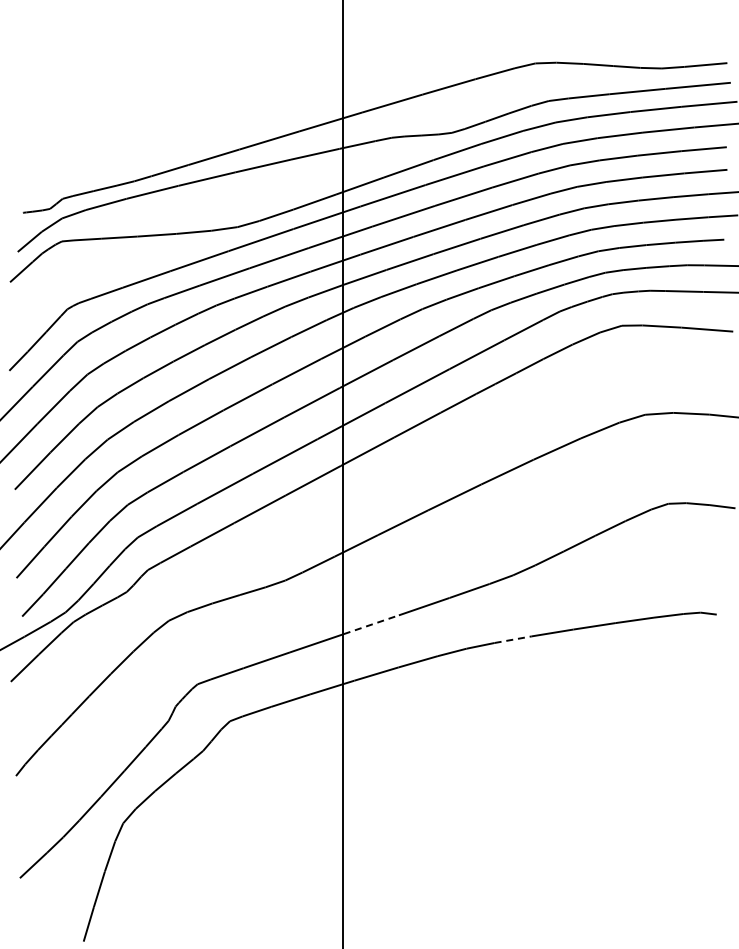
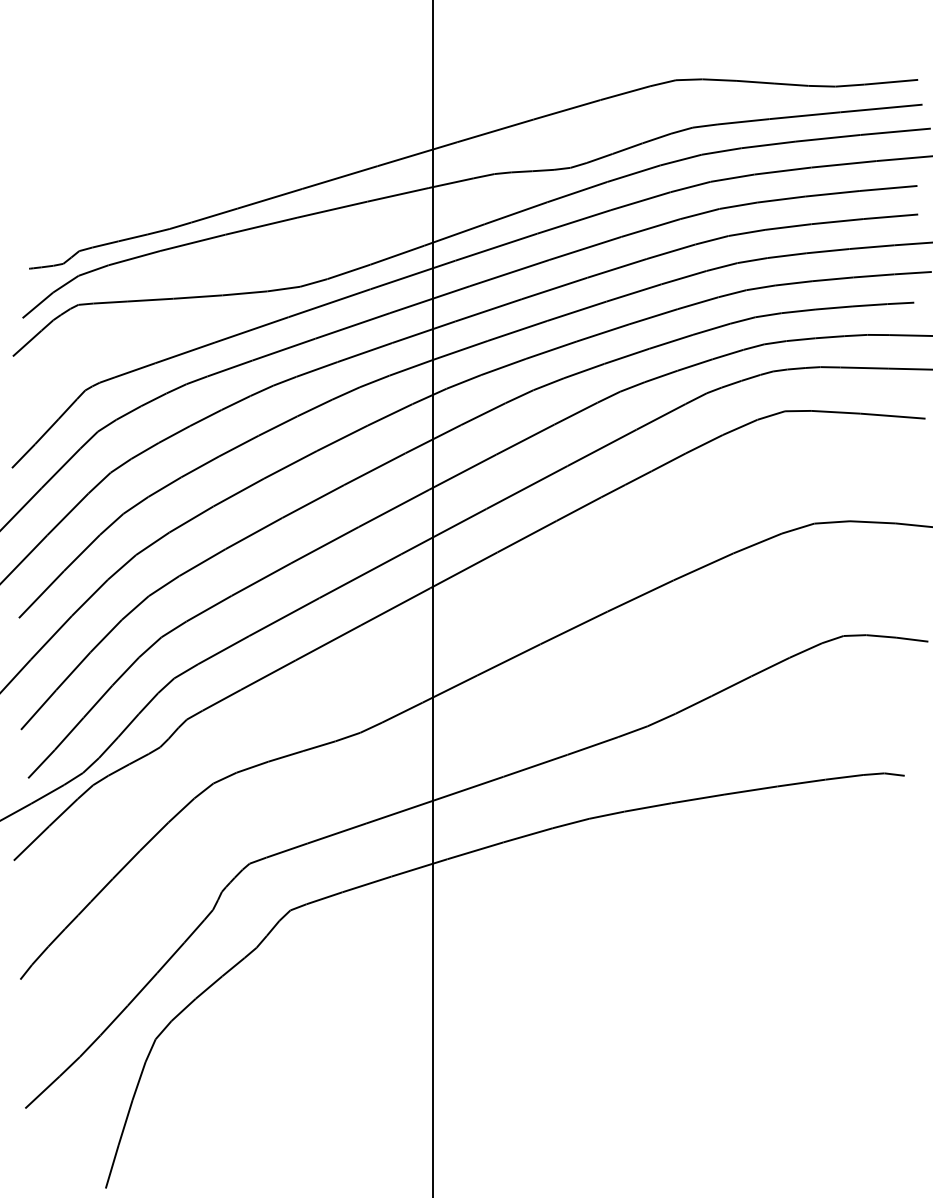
line: (371, 624) -> (469, 788), dashed -> solid
line: (513, 639) -> (648, 807), dashed -> solid

